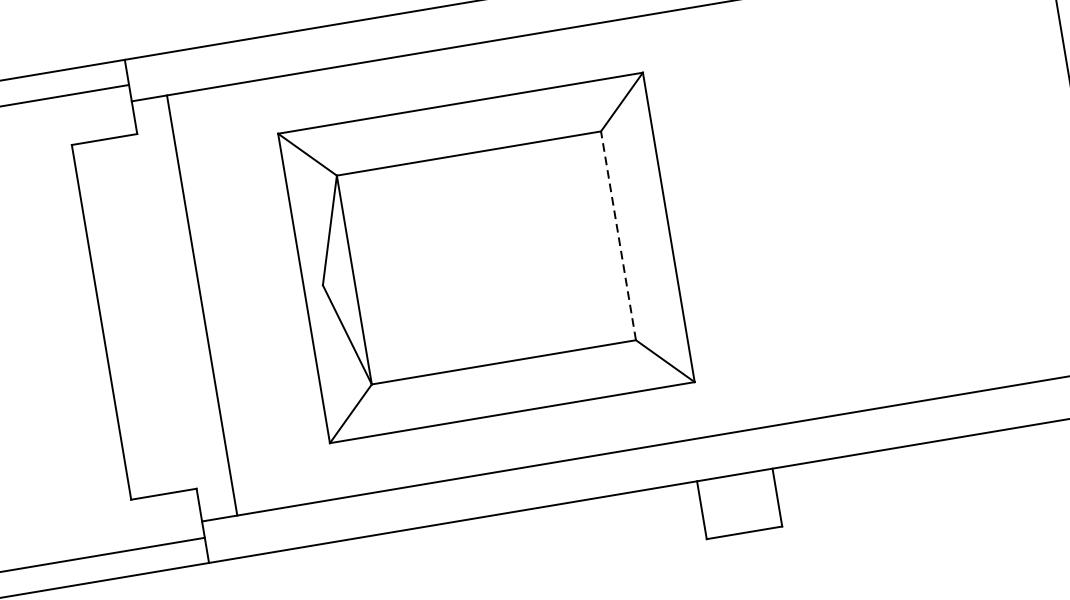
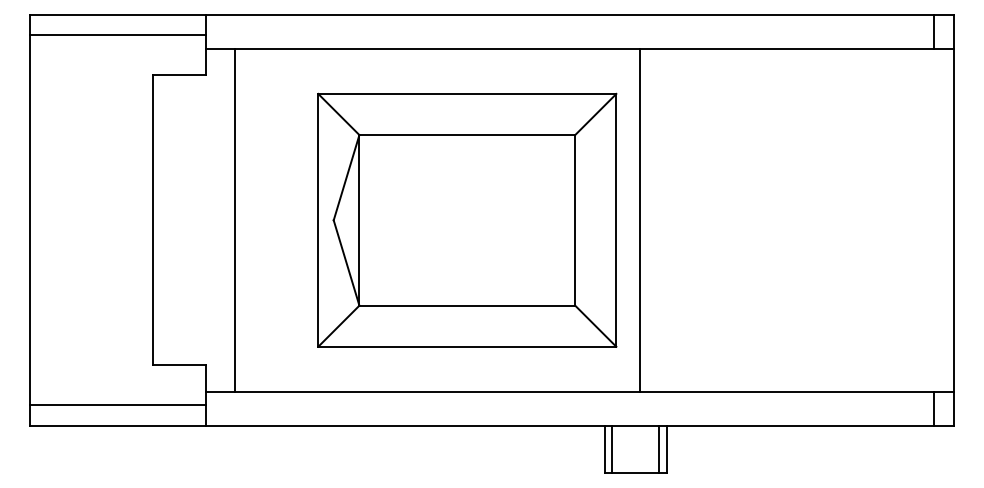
line: (696, 221) -> (639, 219), added
line: (618, 234) -> (575, 219), dashed -> solid
line: (768, 499) -> (659, 449), added
line: (711, 508) -> (612, 449), added

